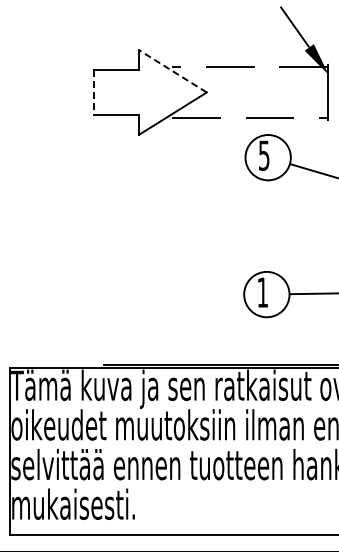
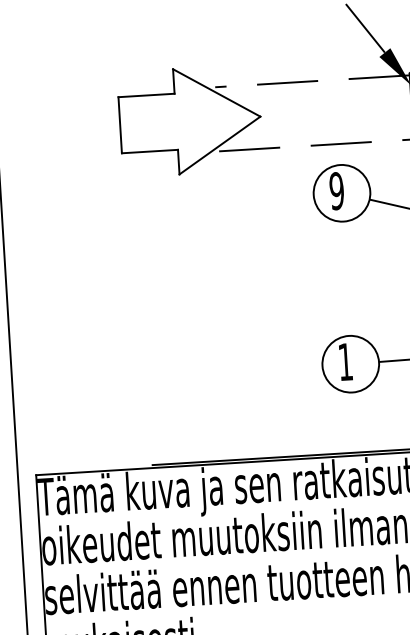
line: (173, 71) -> (217, 93), dashed -> solid
line: (94, 92) -> (120, 125), dashed -> solid
text: (263, 155) -> (335, 190), 5 -> 9

